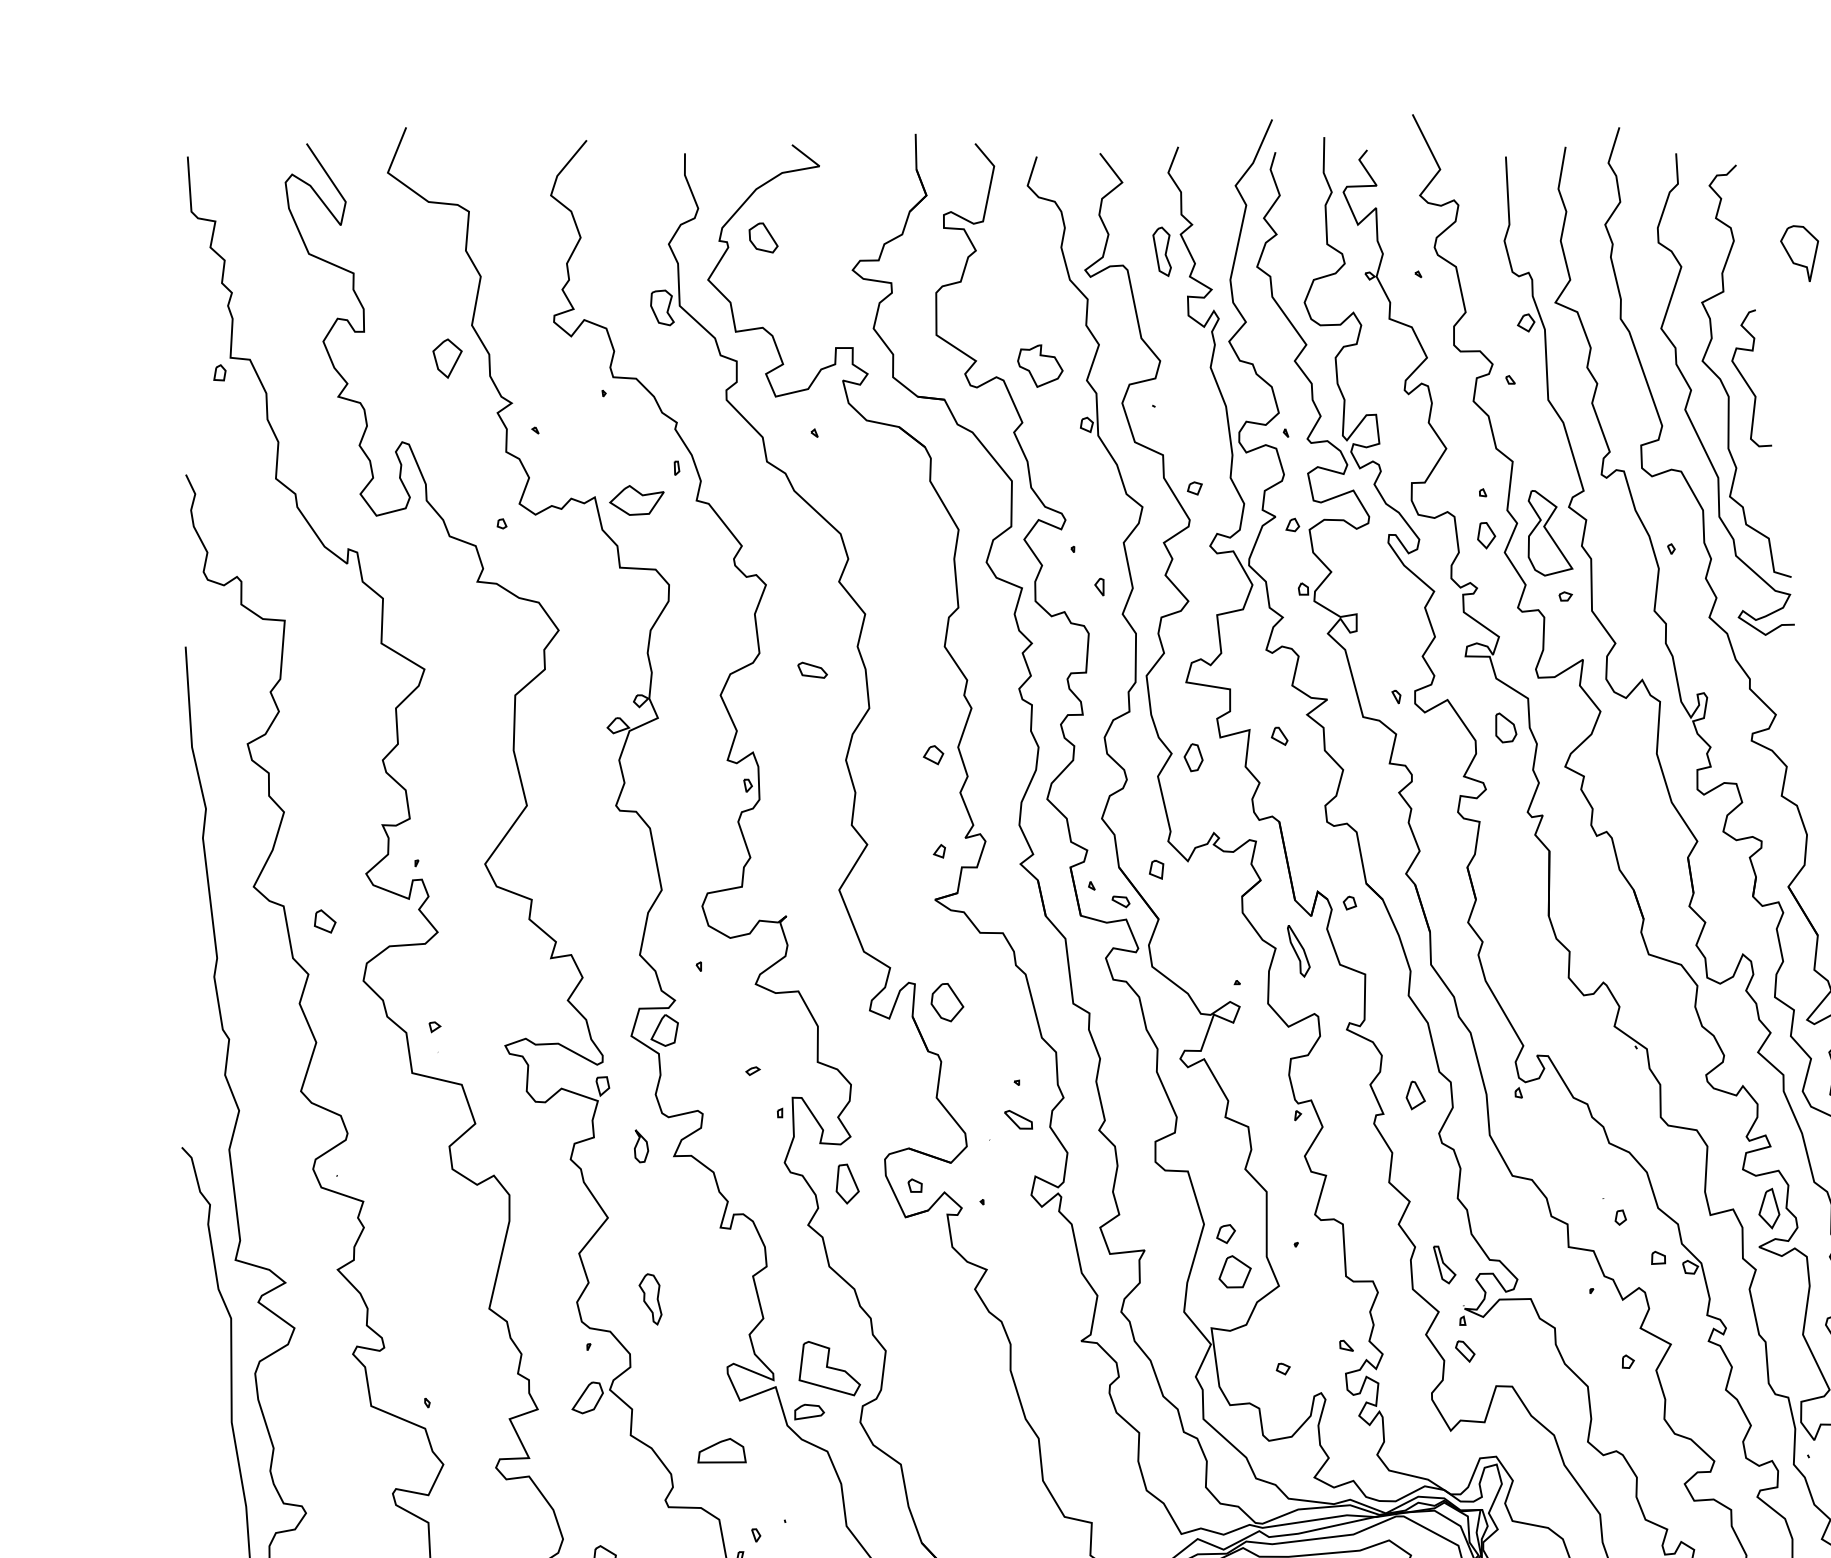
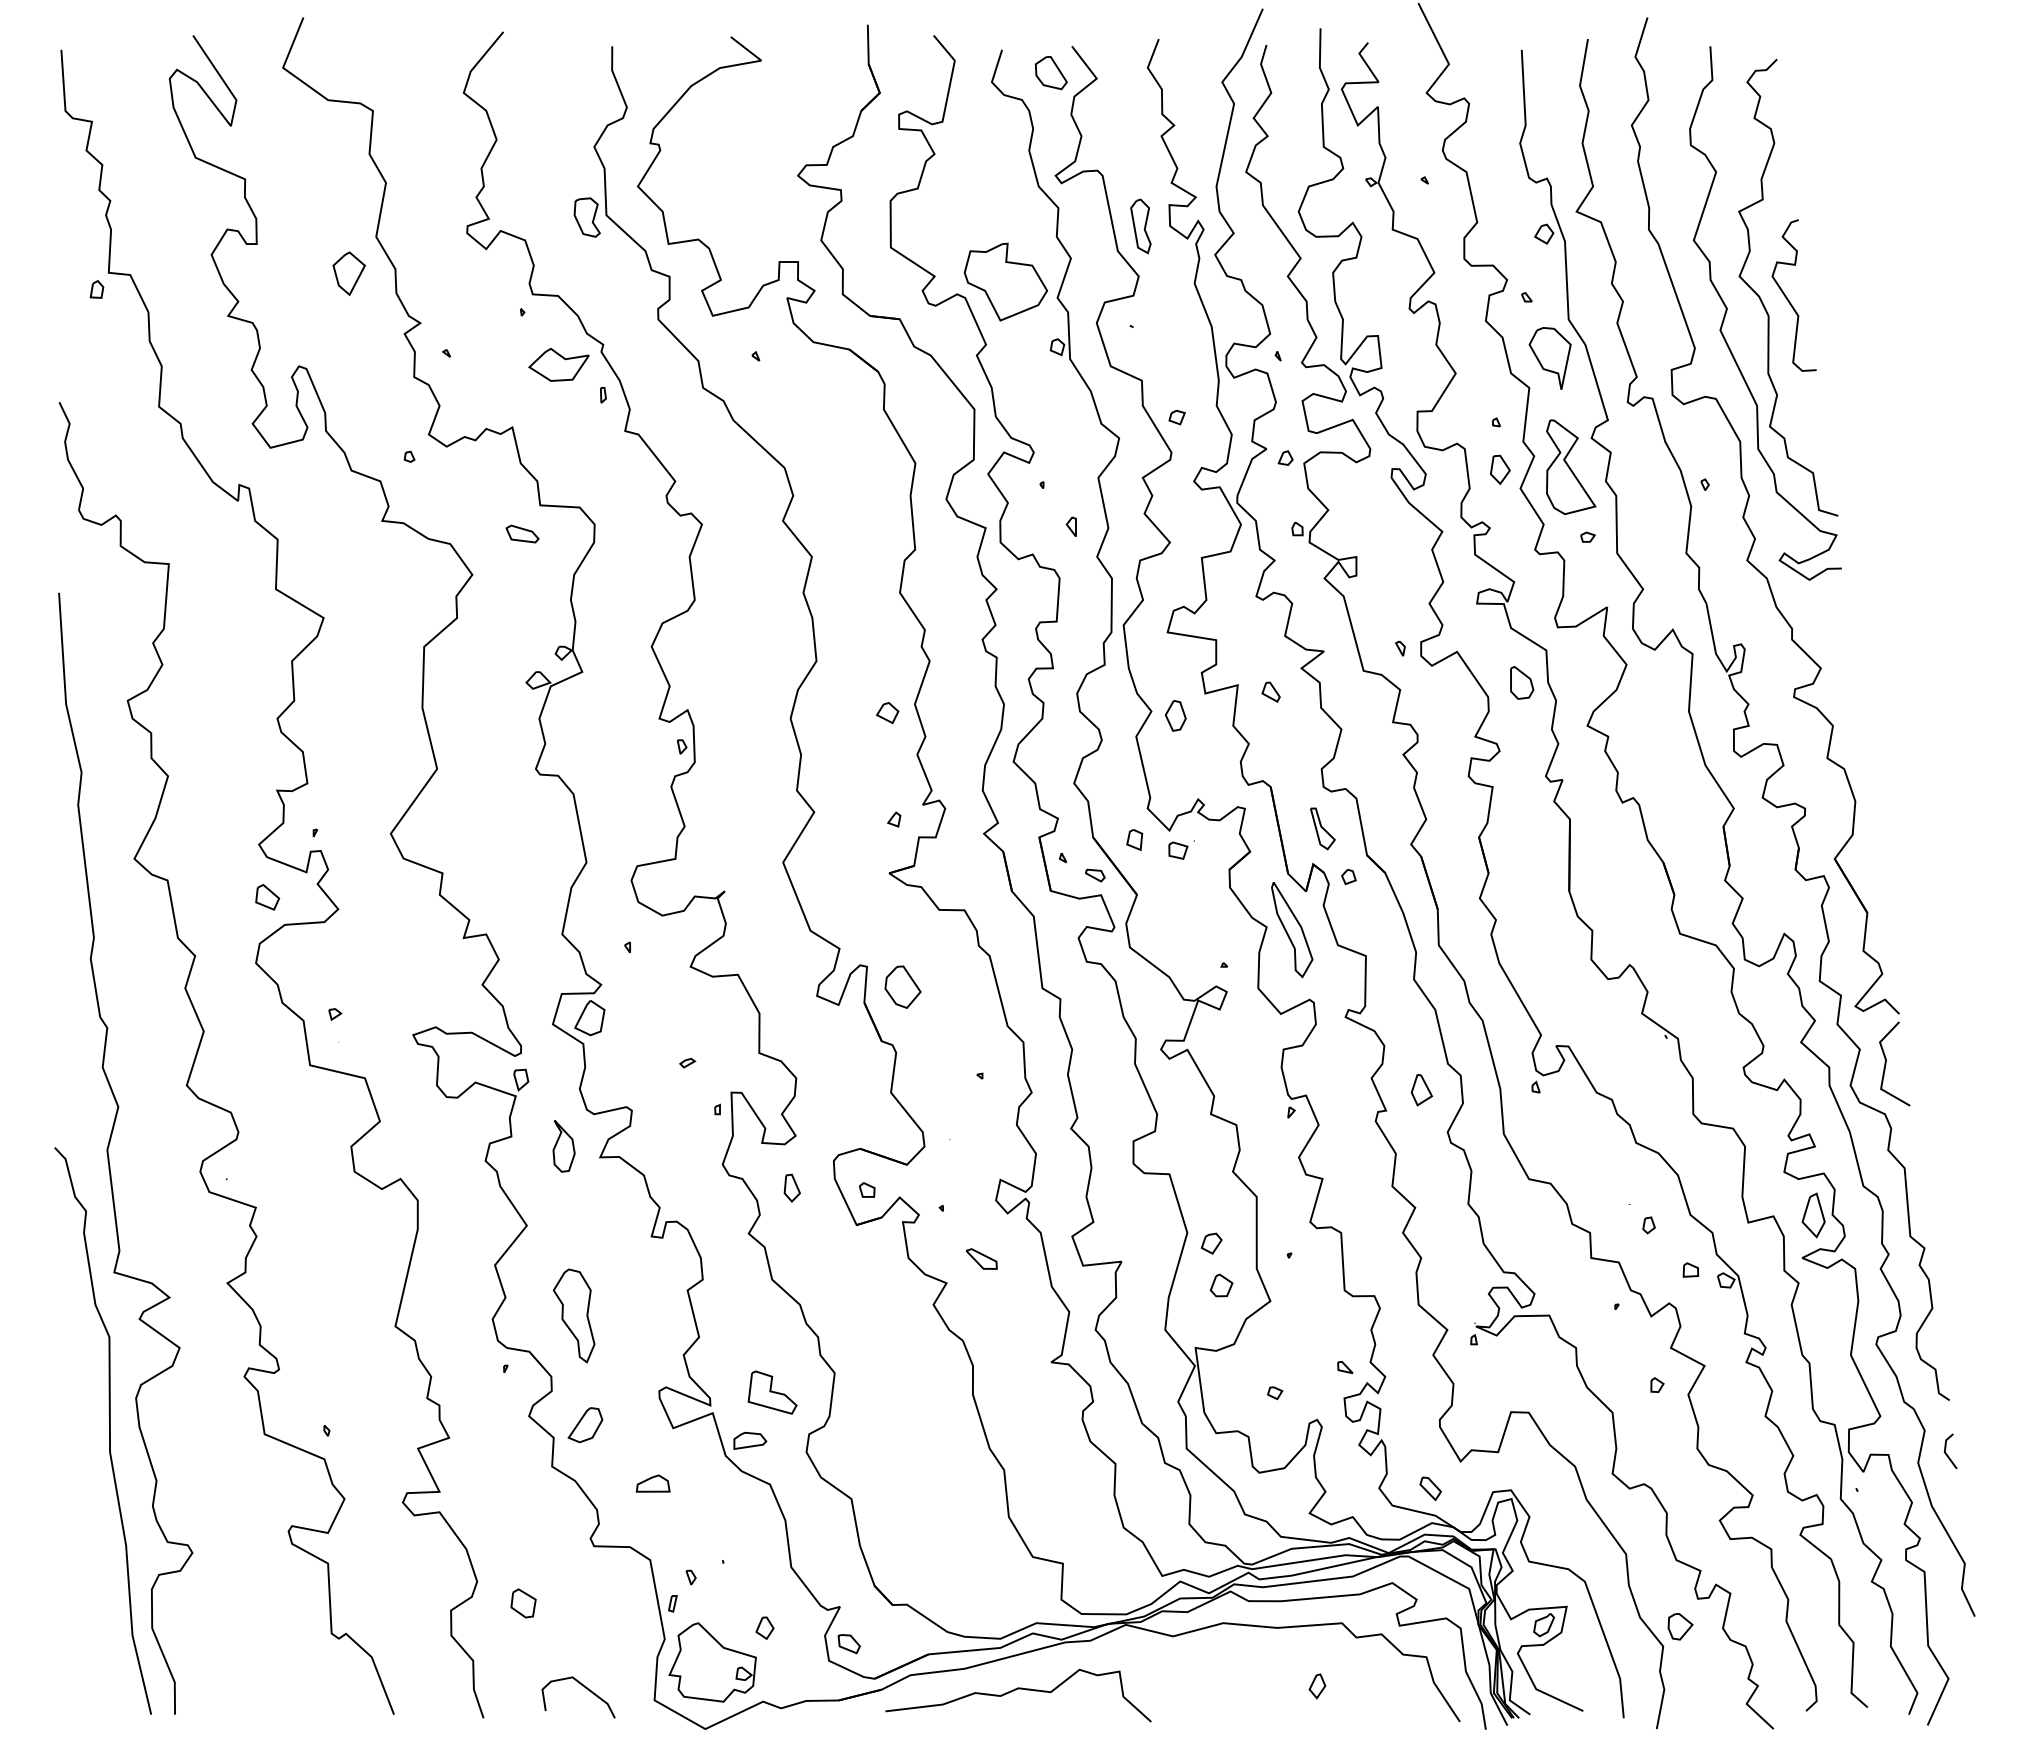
part: (762, 238) -> (1050, 73), moved
part: (1161, 251) -> (1140, 226), moved
part: (1799, 253) -> (1549, 358), moved
part: (1039, 365) -> (1005, 281), size x1.67
part: (636, 500) -> (558, 364), moved
part: (812, 669) -> (522, 533), moved
part: (1198, 878) -> (1181, 849), added
part: (325, 921) -> (267, 897), moved
part: (1298, 951) -> (1292, 930), size x1.67
part: (1018, 1119) -> (981, 1258), moved
part: (640, 1146) -> (563, 1146), size x1.43
part: (846, 1183) -> (791, 1187), size x0.62
part: (1444, 1264) -> (1322, 828), moved
part: (1234, 1271) -> (1221, 1285), size x0.62
part: (650, 1298) -> (573, 1315), size x1.67
part: (1465, 1351) -> (1430, 1488), moved
part: (829, 1368) -> (772, 1392), size x0.71
part: (587, 1398) -> (585, 1425), moved
part: (721, 1450) -> (652, 1483), size x0.62

